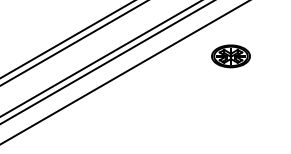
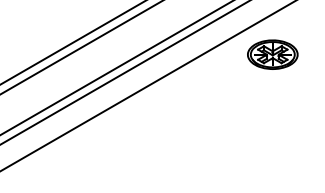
part: (230, 56) -> (272, 54), moved

